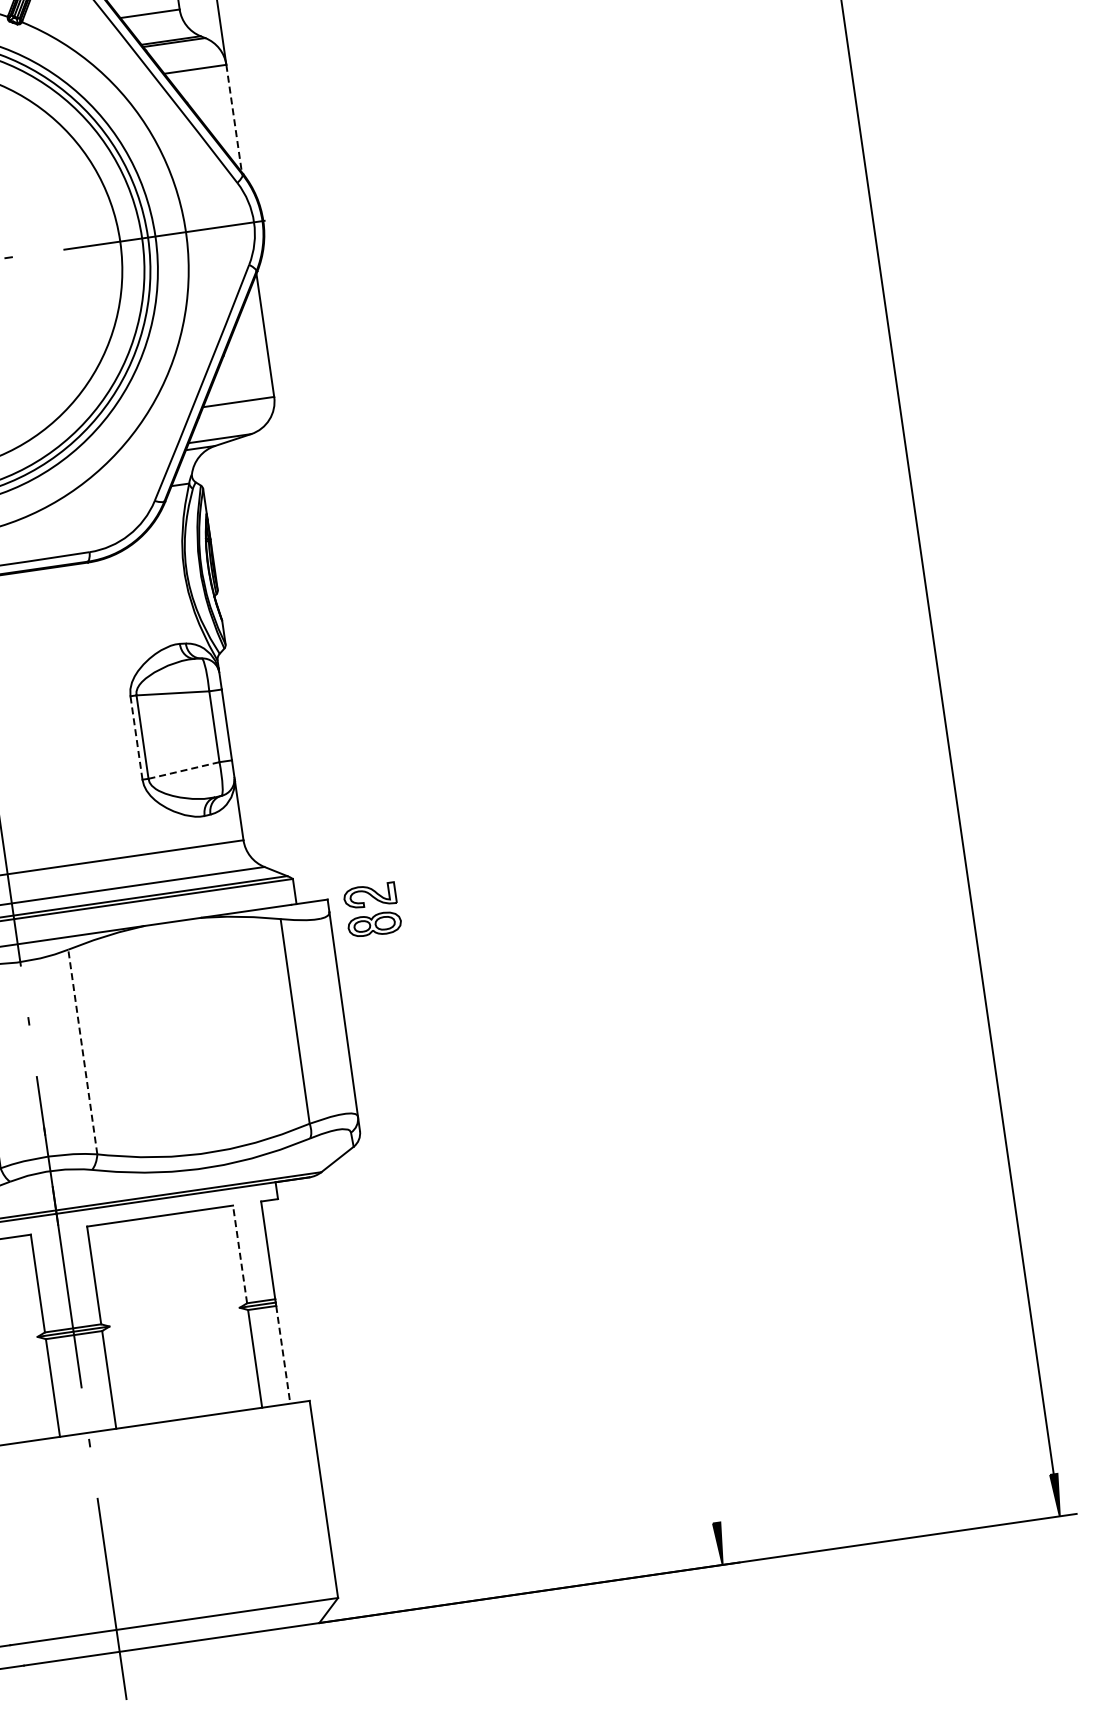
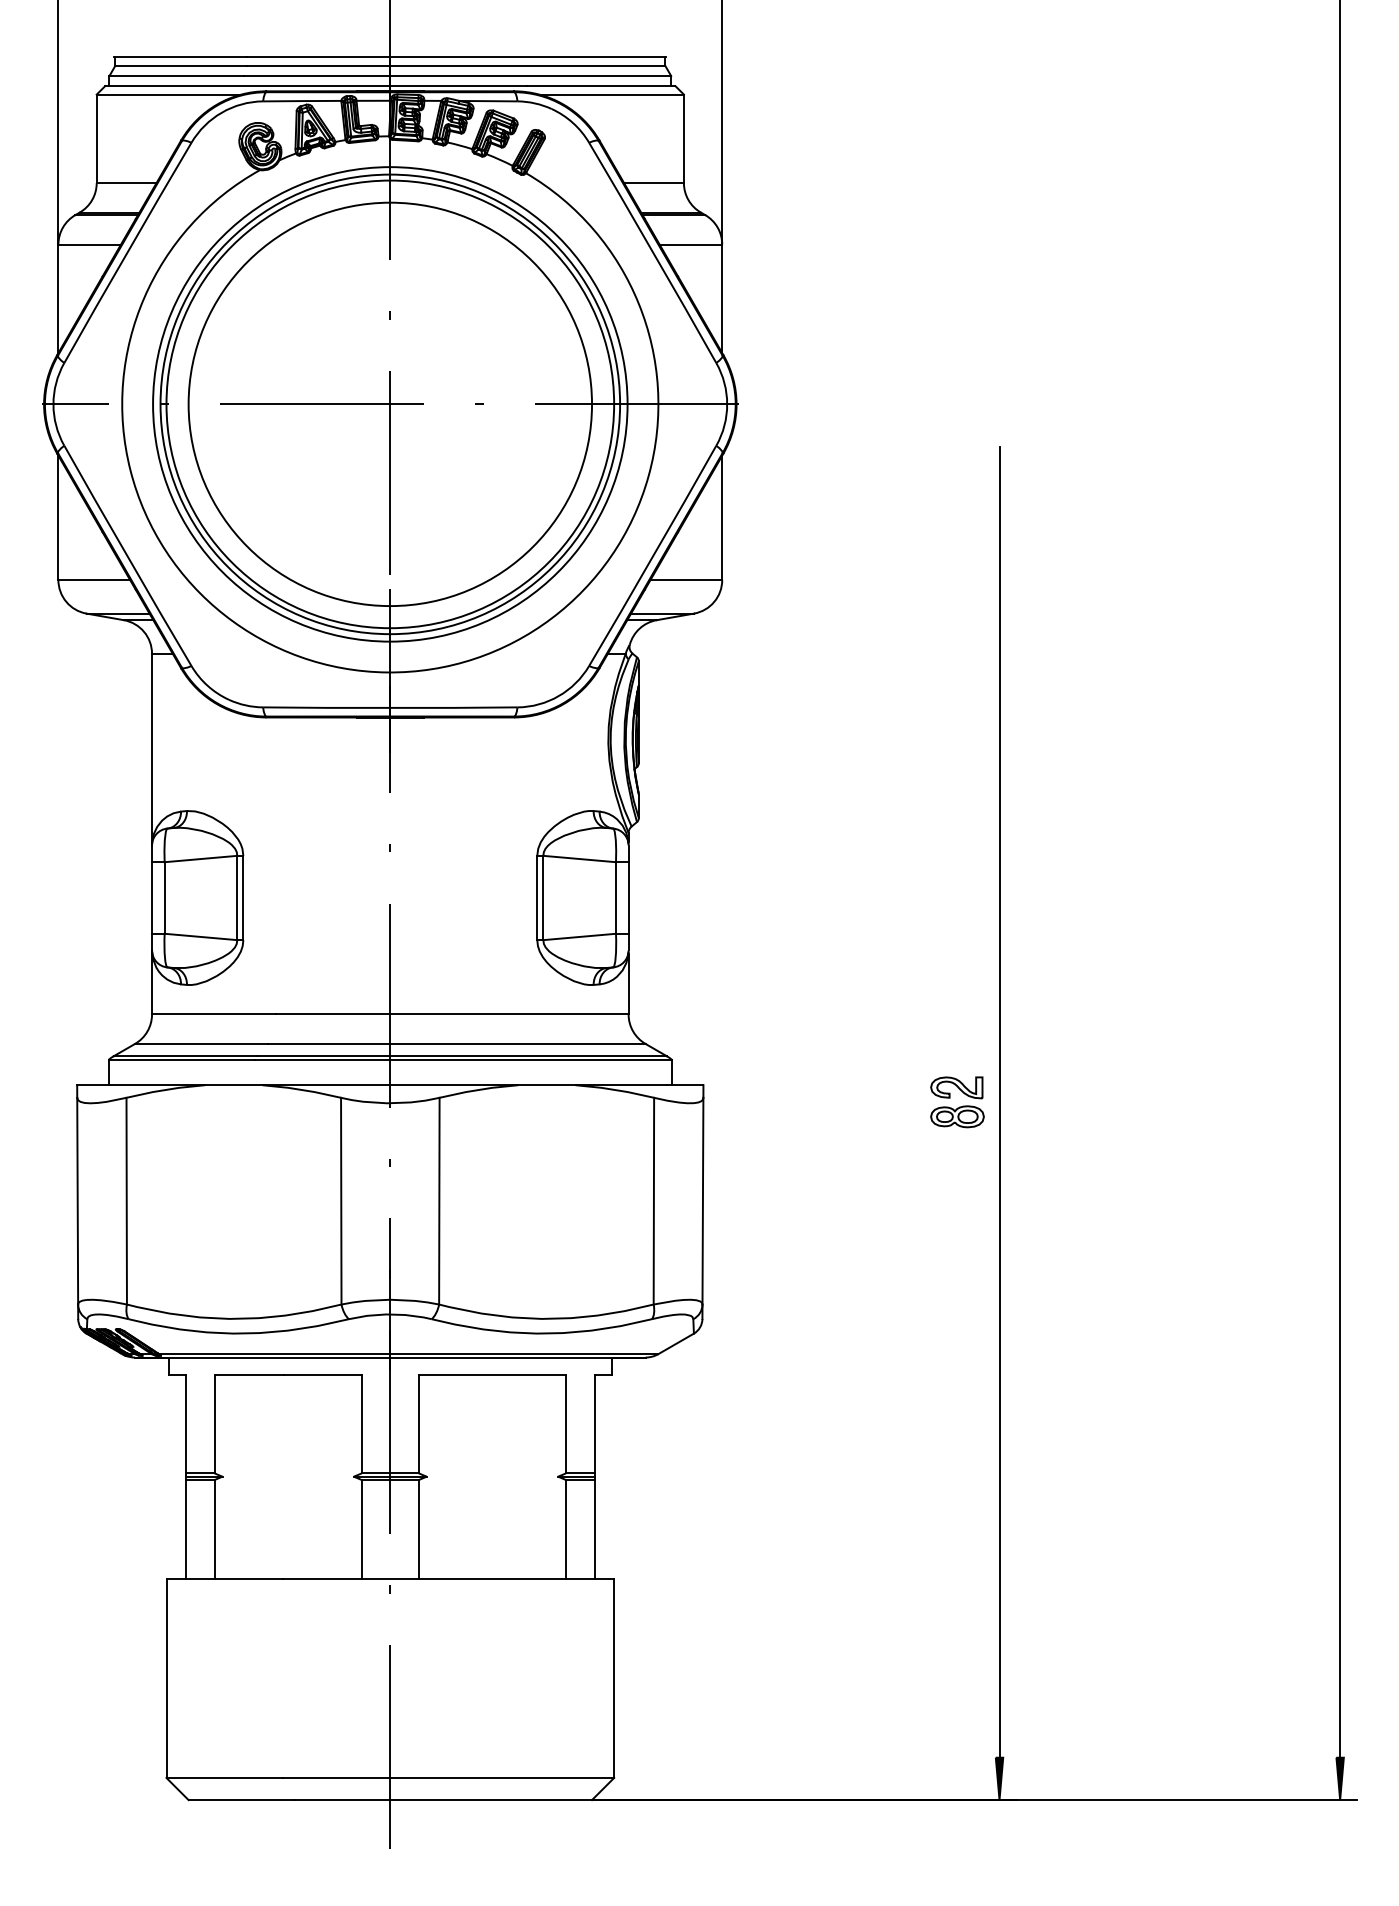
line: (234, 119) -> (722, 299), dashed -> solid
line: (136, 737) -> (537, 897), dashed -> solid
line: (183, 771) -> (579, 937), dashed -> solid
line: (623, 873) -> (999, 1101), added
part: (372, 910) -> (957, 1102), moved
line: (82, 1051) -> (439, 1200), dashed -> solid
line: (240, 1253) -> (566, 1423), dashed -> solid
line: (283, 1354) -> (594, 1529), dashed -> solid

